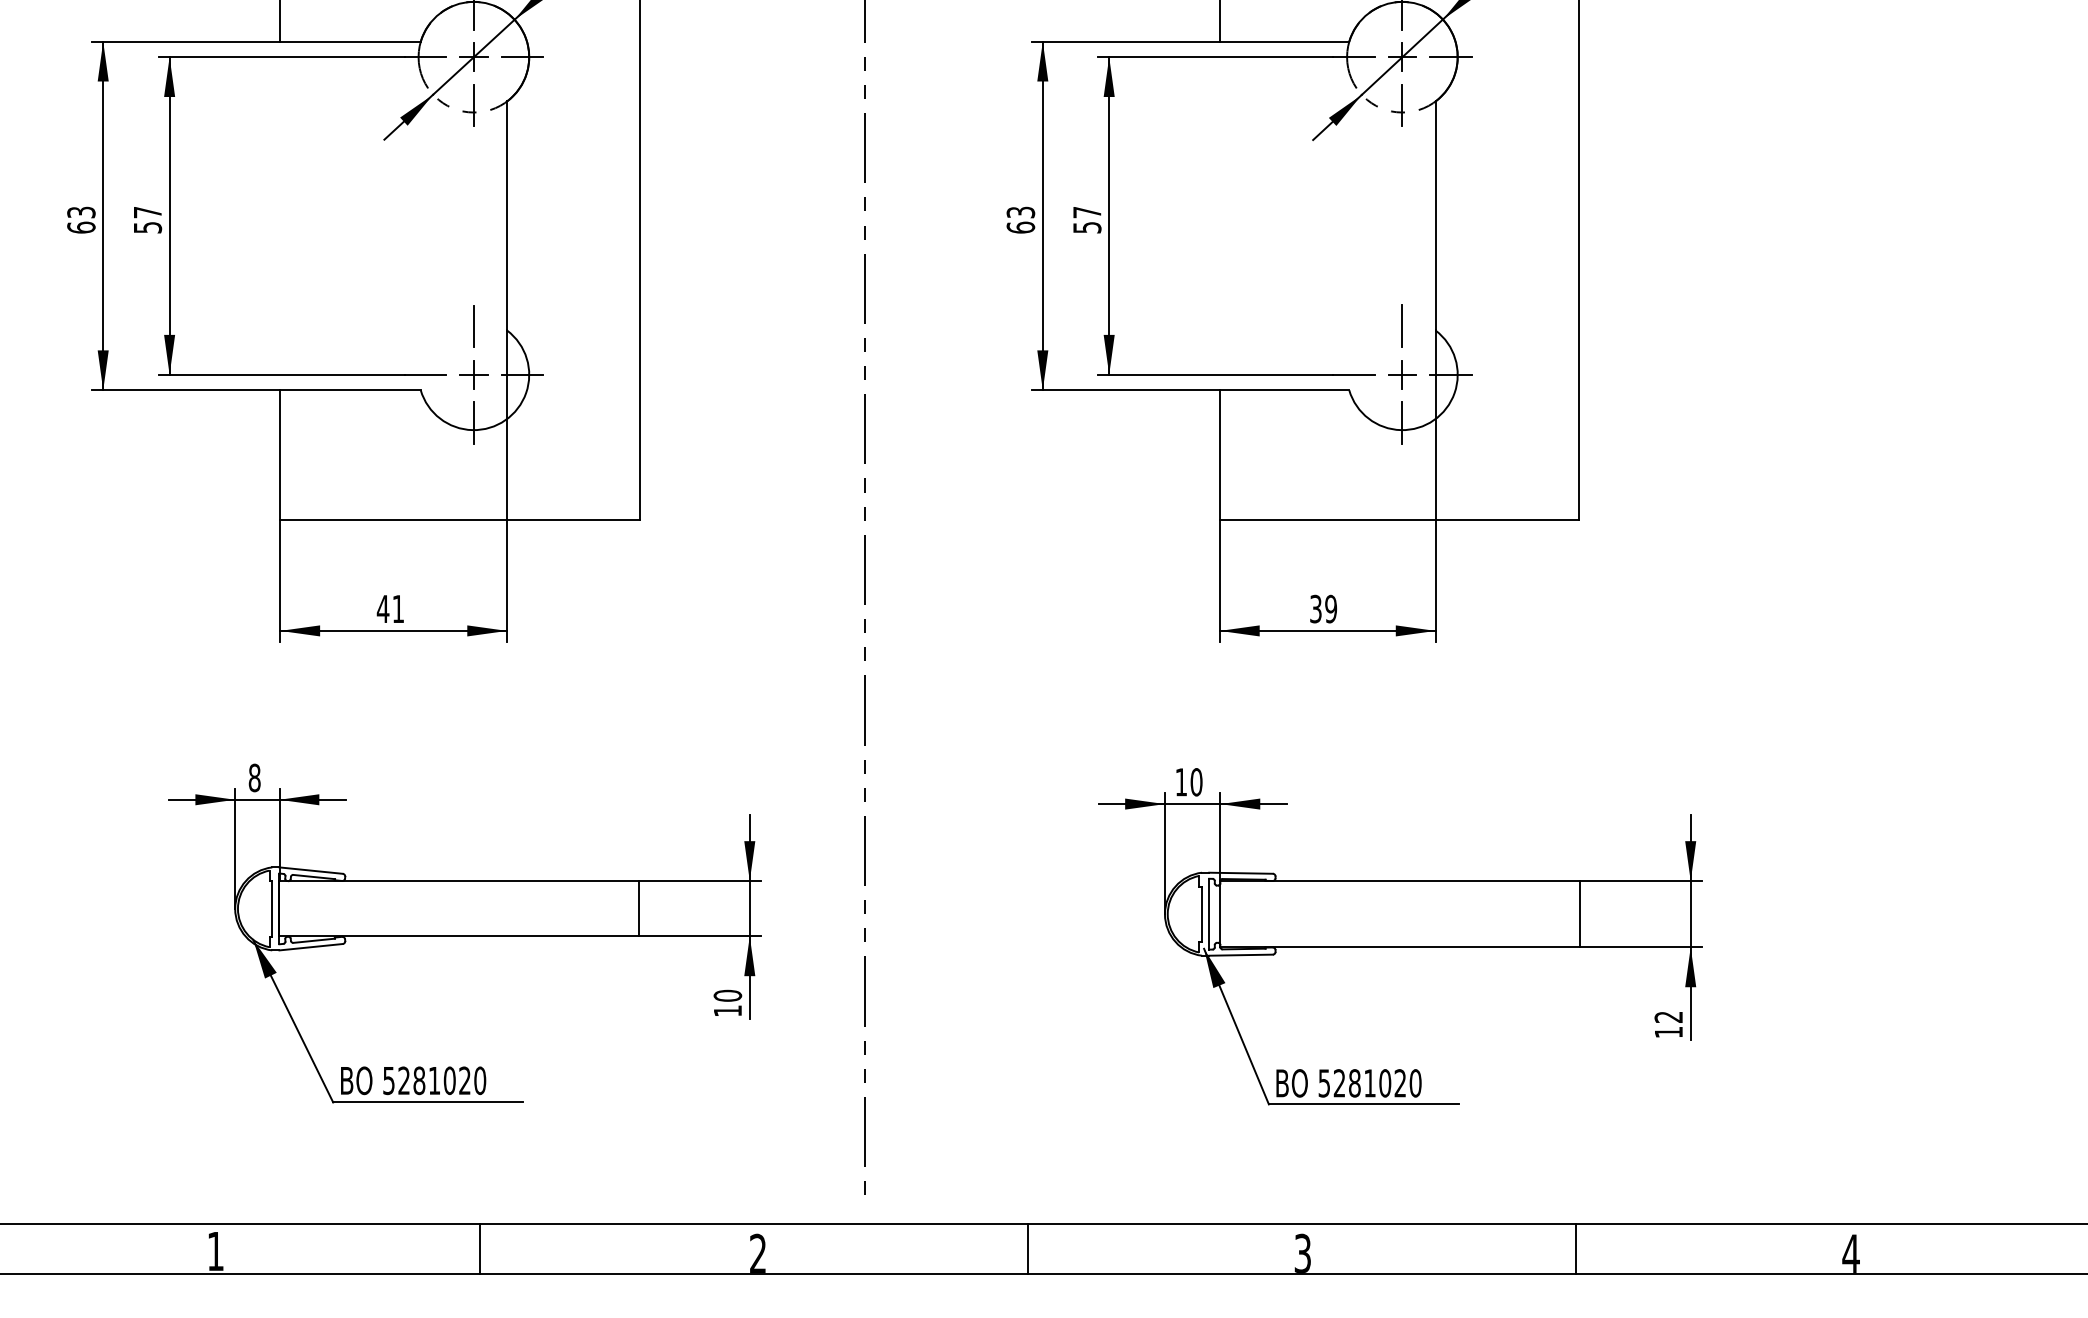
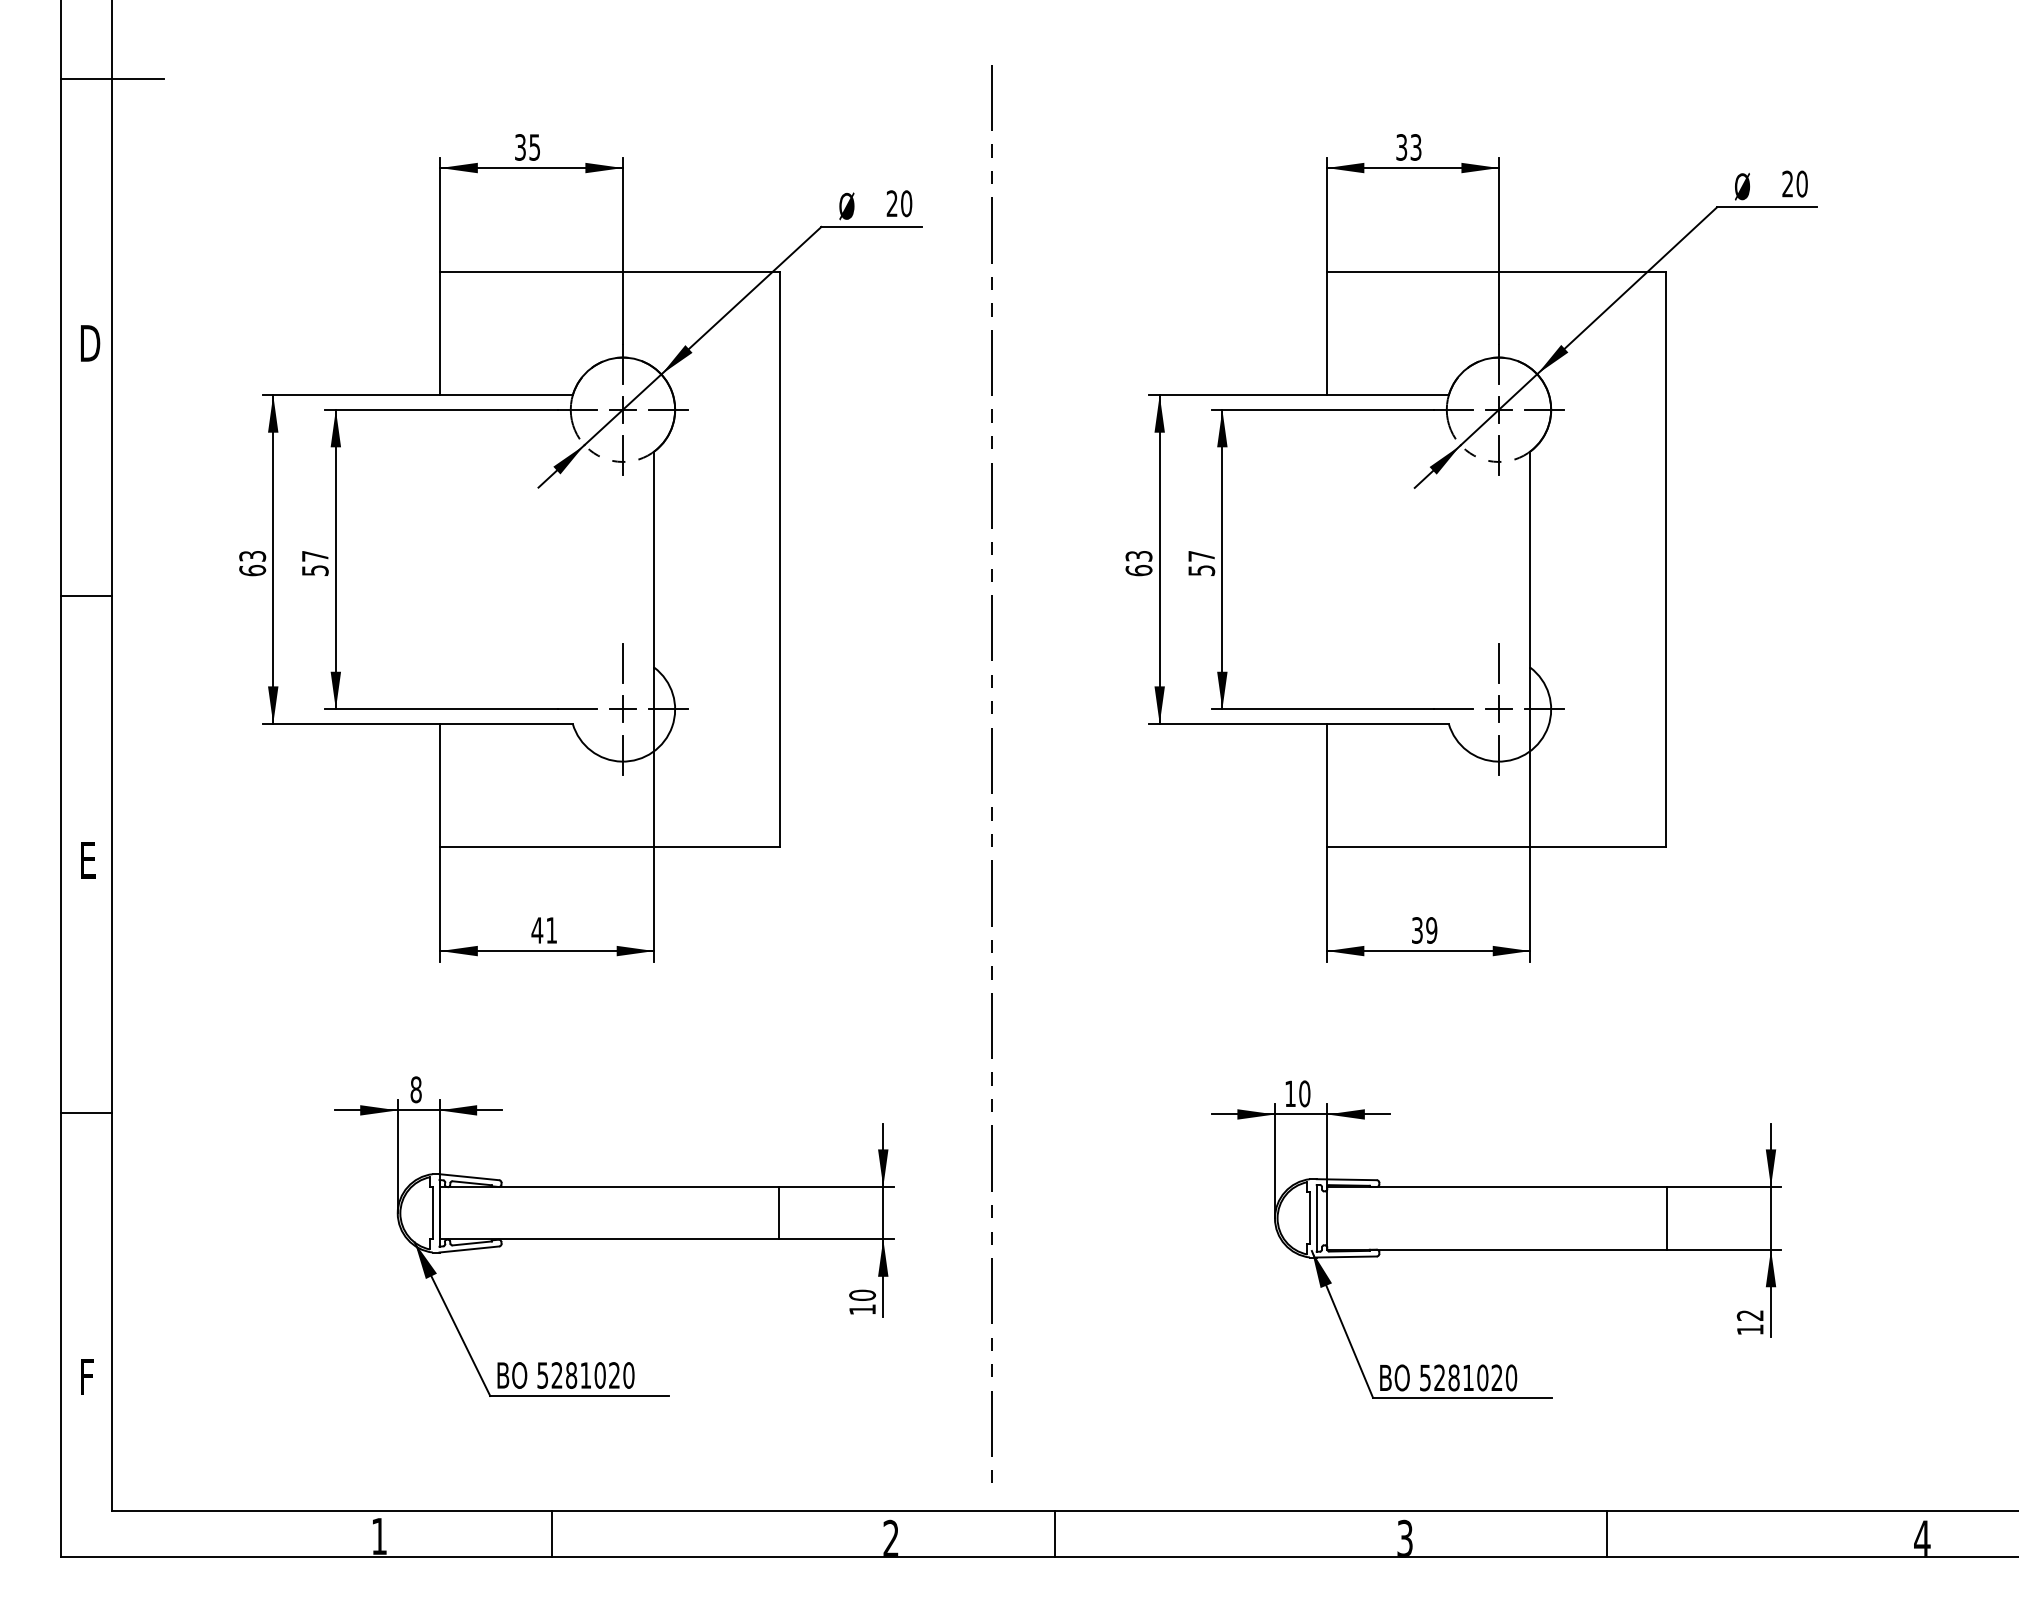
line: (480, 1248) -> (552, 1533), moved
line: (1027, 1248) -> (1054, 1533), moved
line: (1575, 1248) -> (1606, 1533), moved

